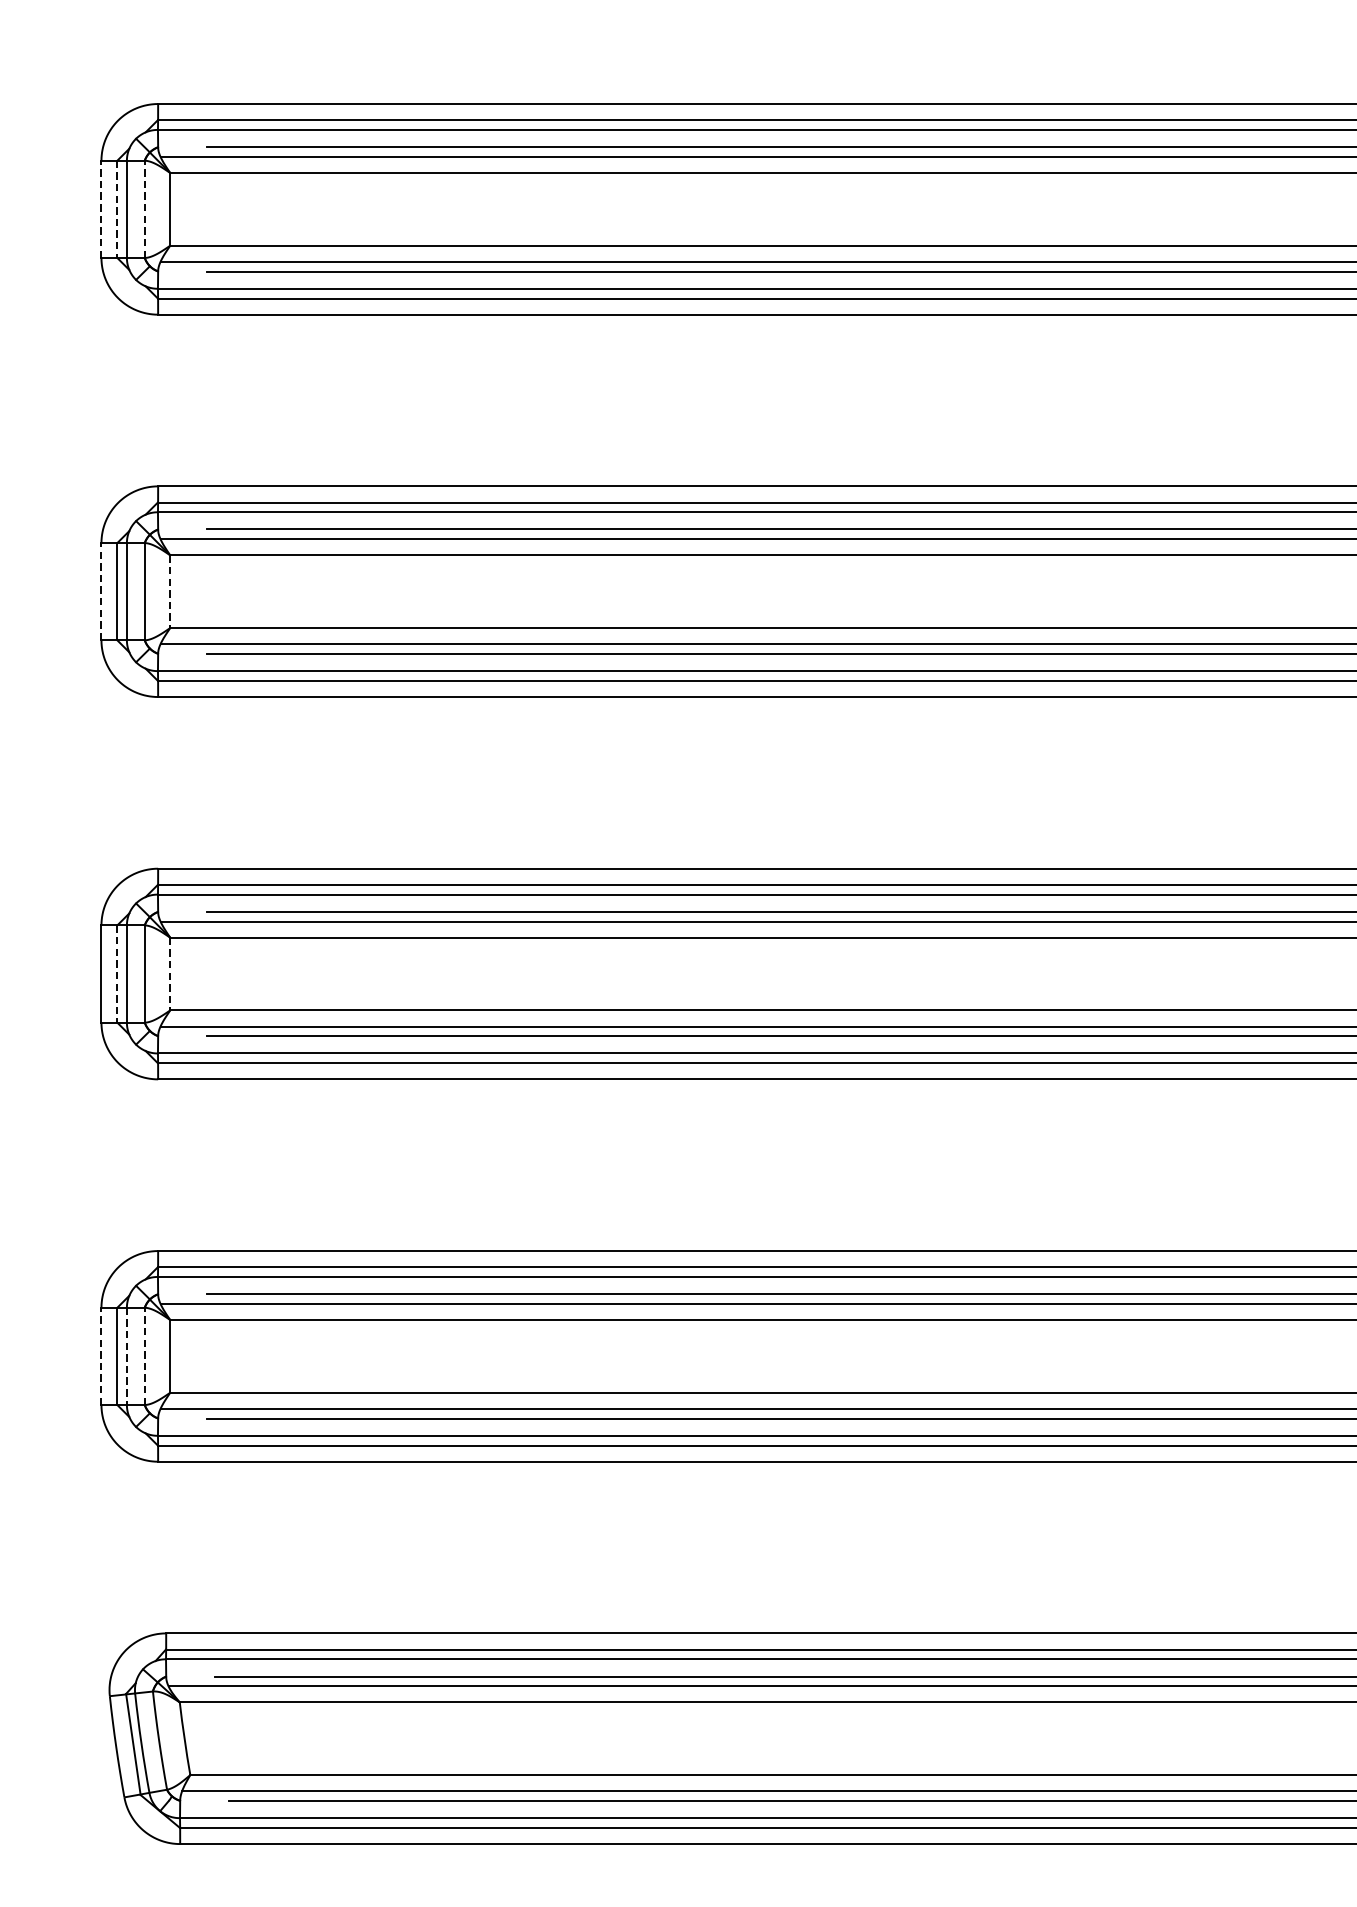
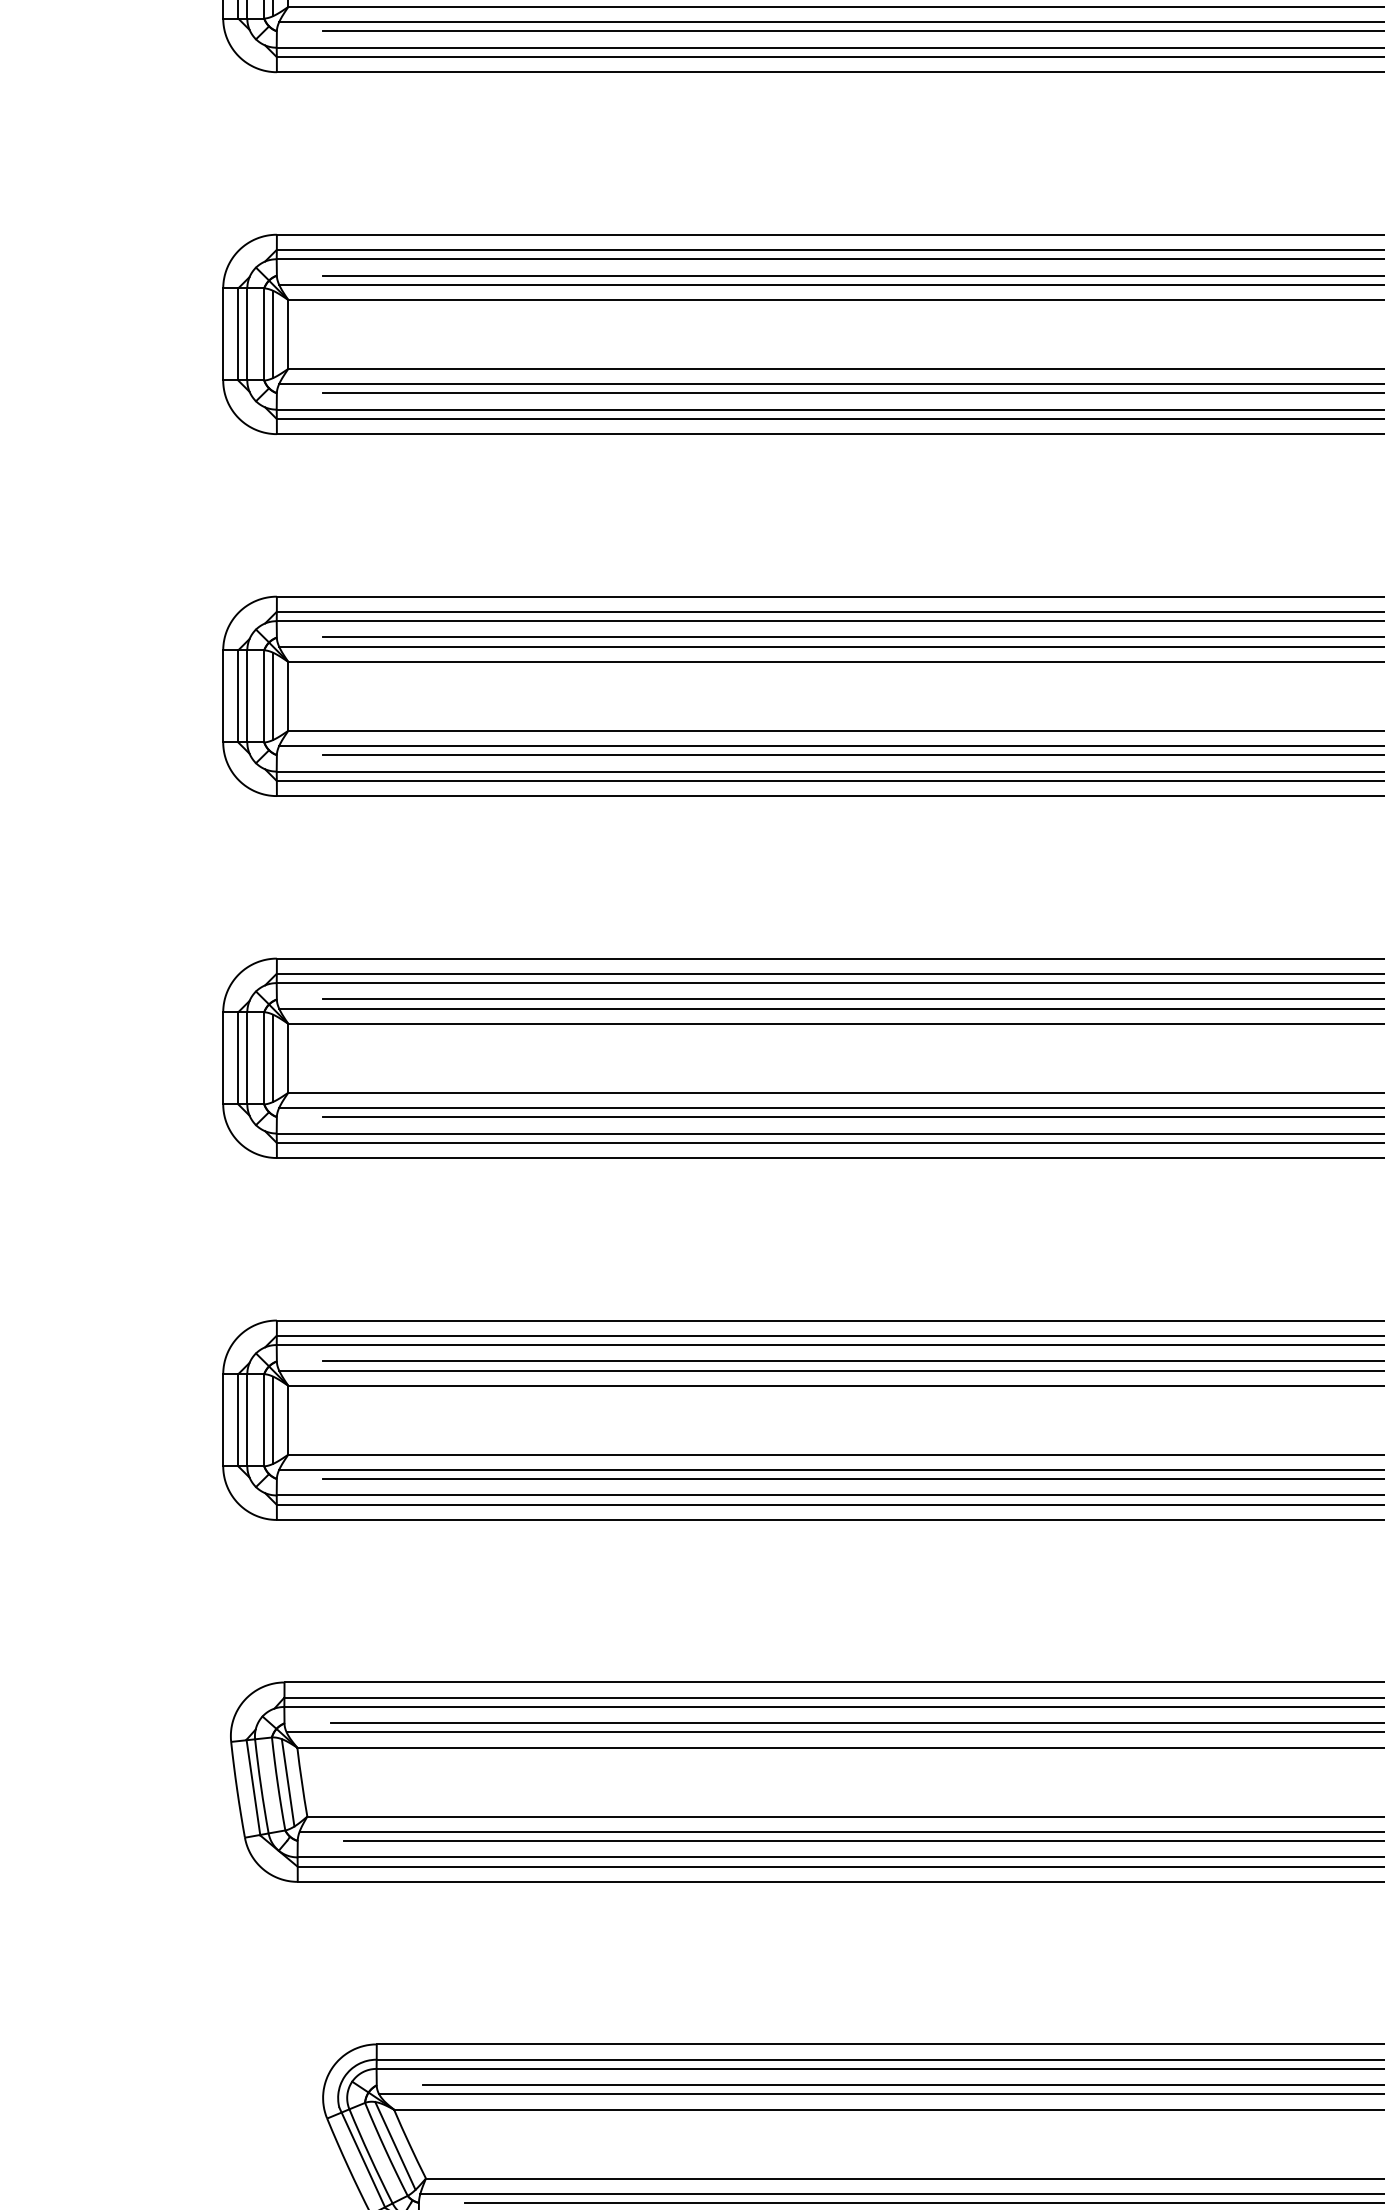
line: (101, 208) -> (223, 333), dashed -> solid
line: (145, 208) -> (264, 333), dashed -> solid
line: (117, 209) -> (238, 334), dashed -> solid
line: (154, 209) -> (273, 334), added
line: (101, 590) -> (223, 695), dashed -> solid
line: (154, 590) -> (273, 695), added
line: (170, 591) -> (288, 696), dashed -> solid
line: (154, 973) -> (273, 1057), added
line: (117, 974) -> (238, 1058), dashed -> solid
line: (170, 974) -> (288, 1058), dashed -> solid
line: (101, 1355) -> (223, 1419), dashed -> solid
line: (145, 1355) -> (264, 1419), dashed -> solid
line: (154, 1355) -> (273, 1419), added
line: (127, 1356) -> (247, 1420), dashed -> solid
line: (169, 1739) -> (287, 1782), added

